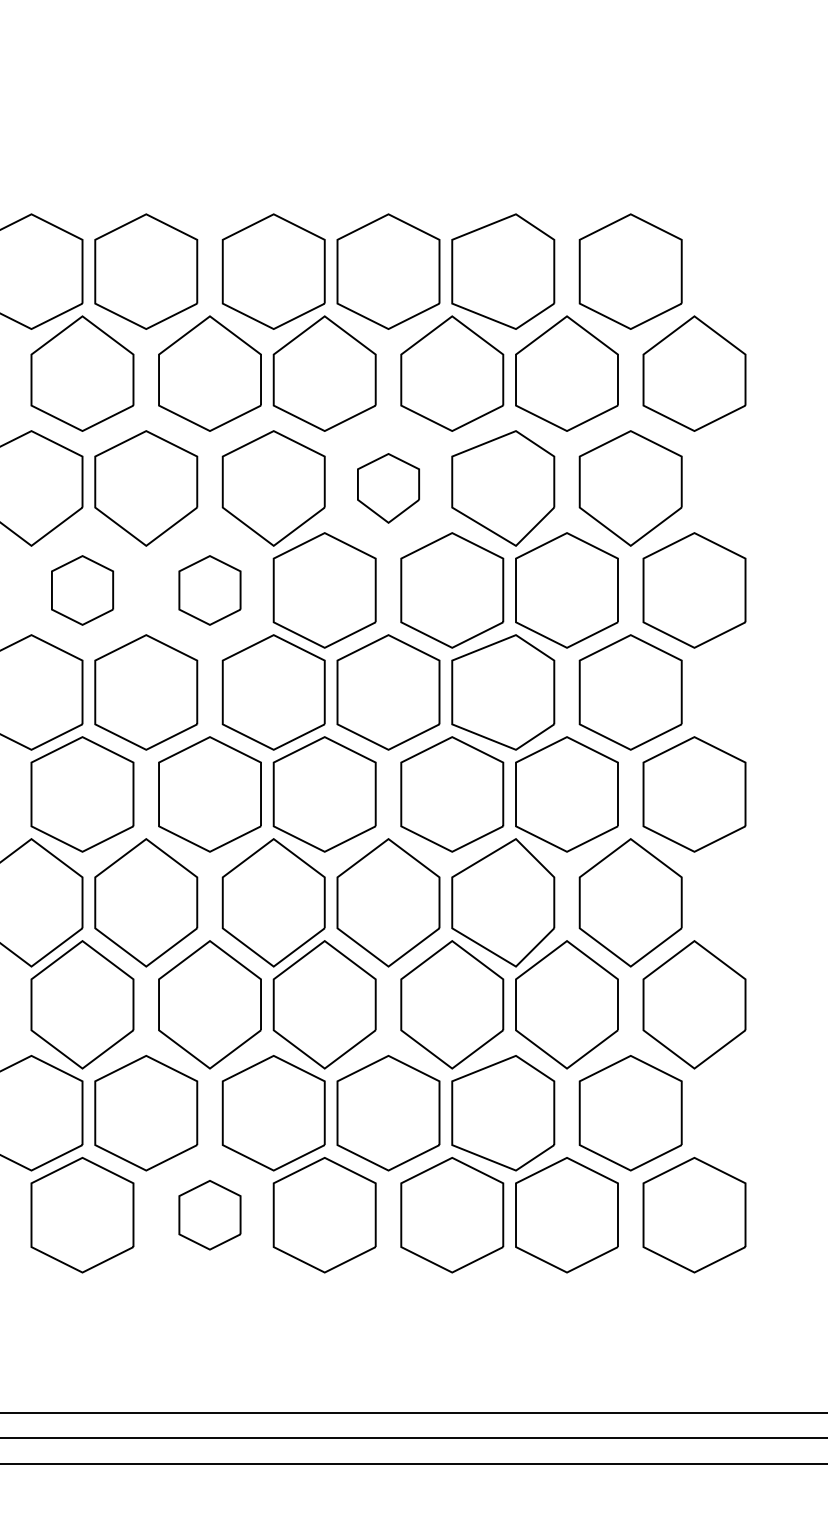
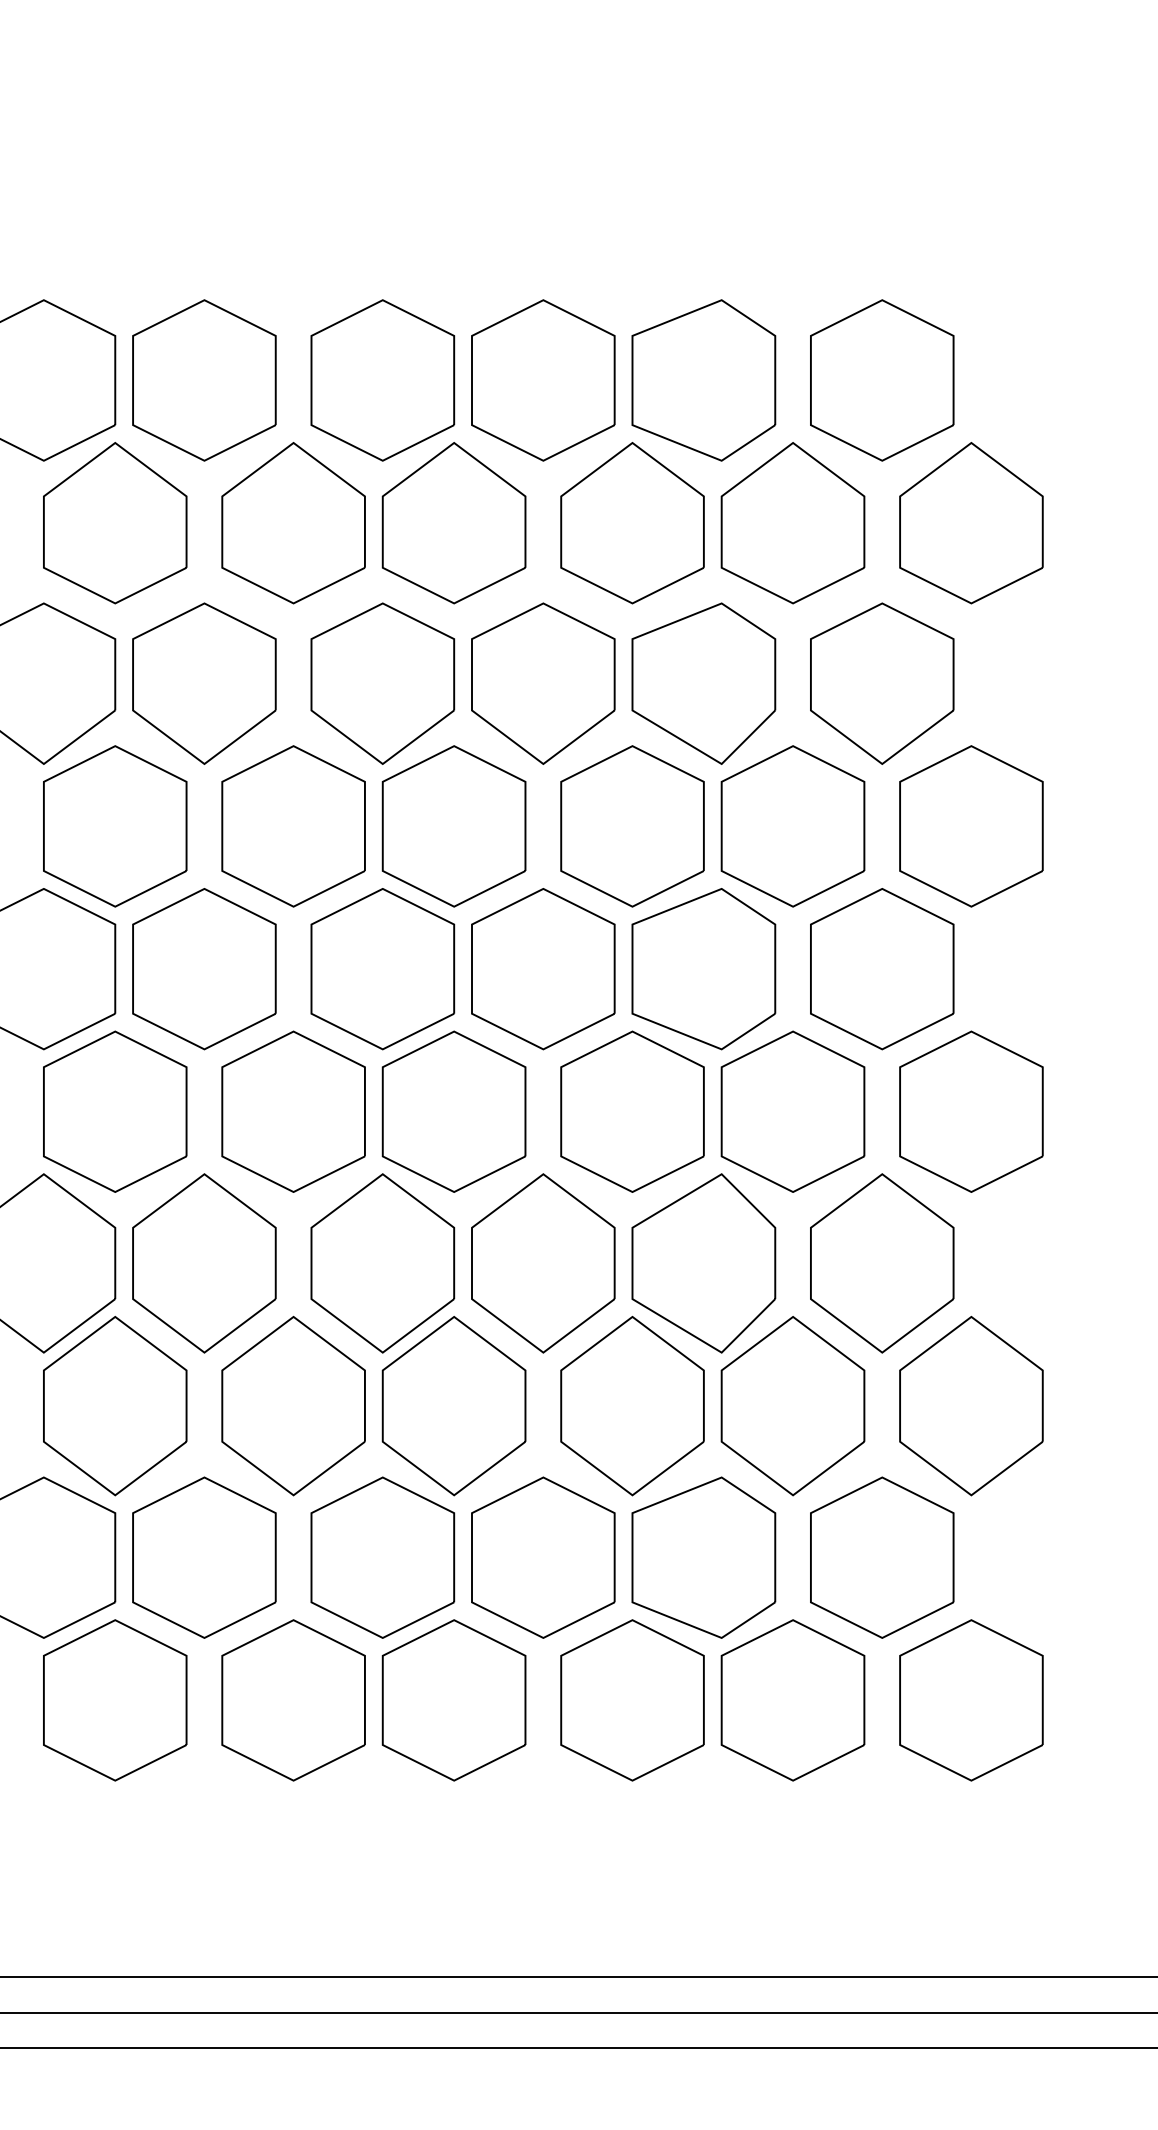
part: (388, 488) -> (543, 683), size x1.67
part: (82, 590) -> (115, 826), size x1.67
part: (209, 590) -> (293, 826), size x1.67
part: (209, 1215) -> (293, 1700), size x1.67

